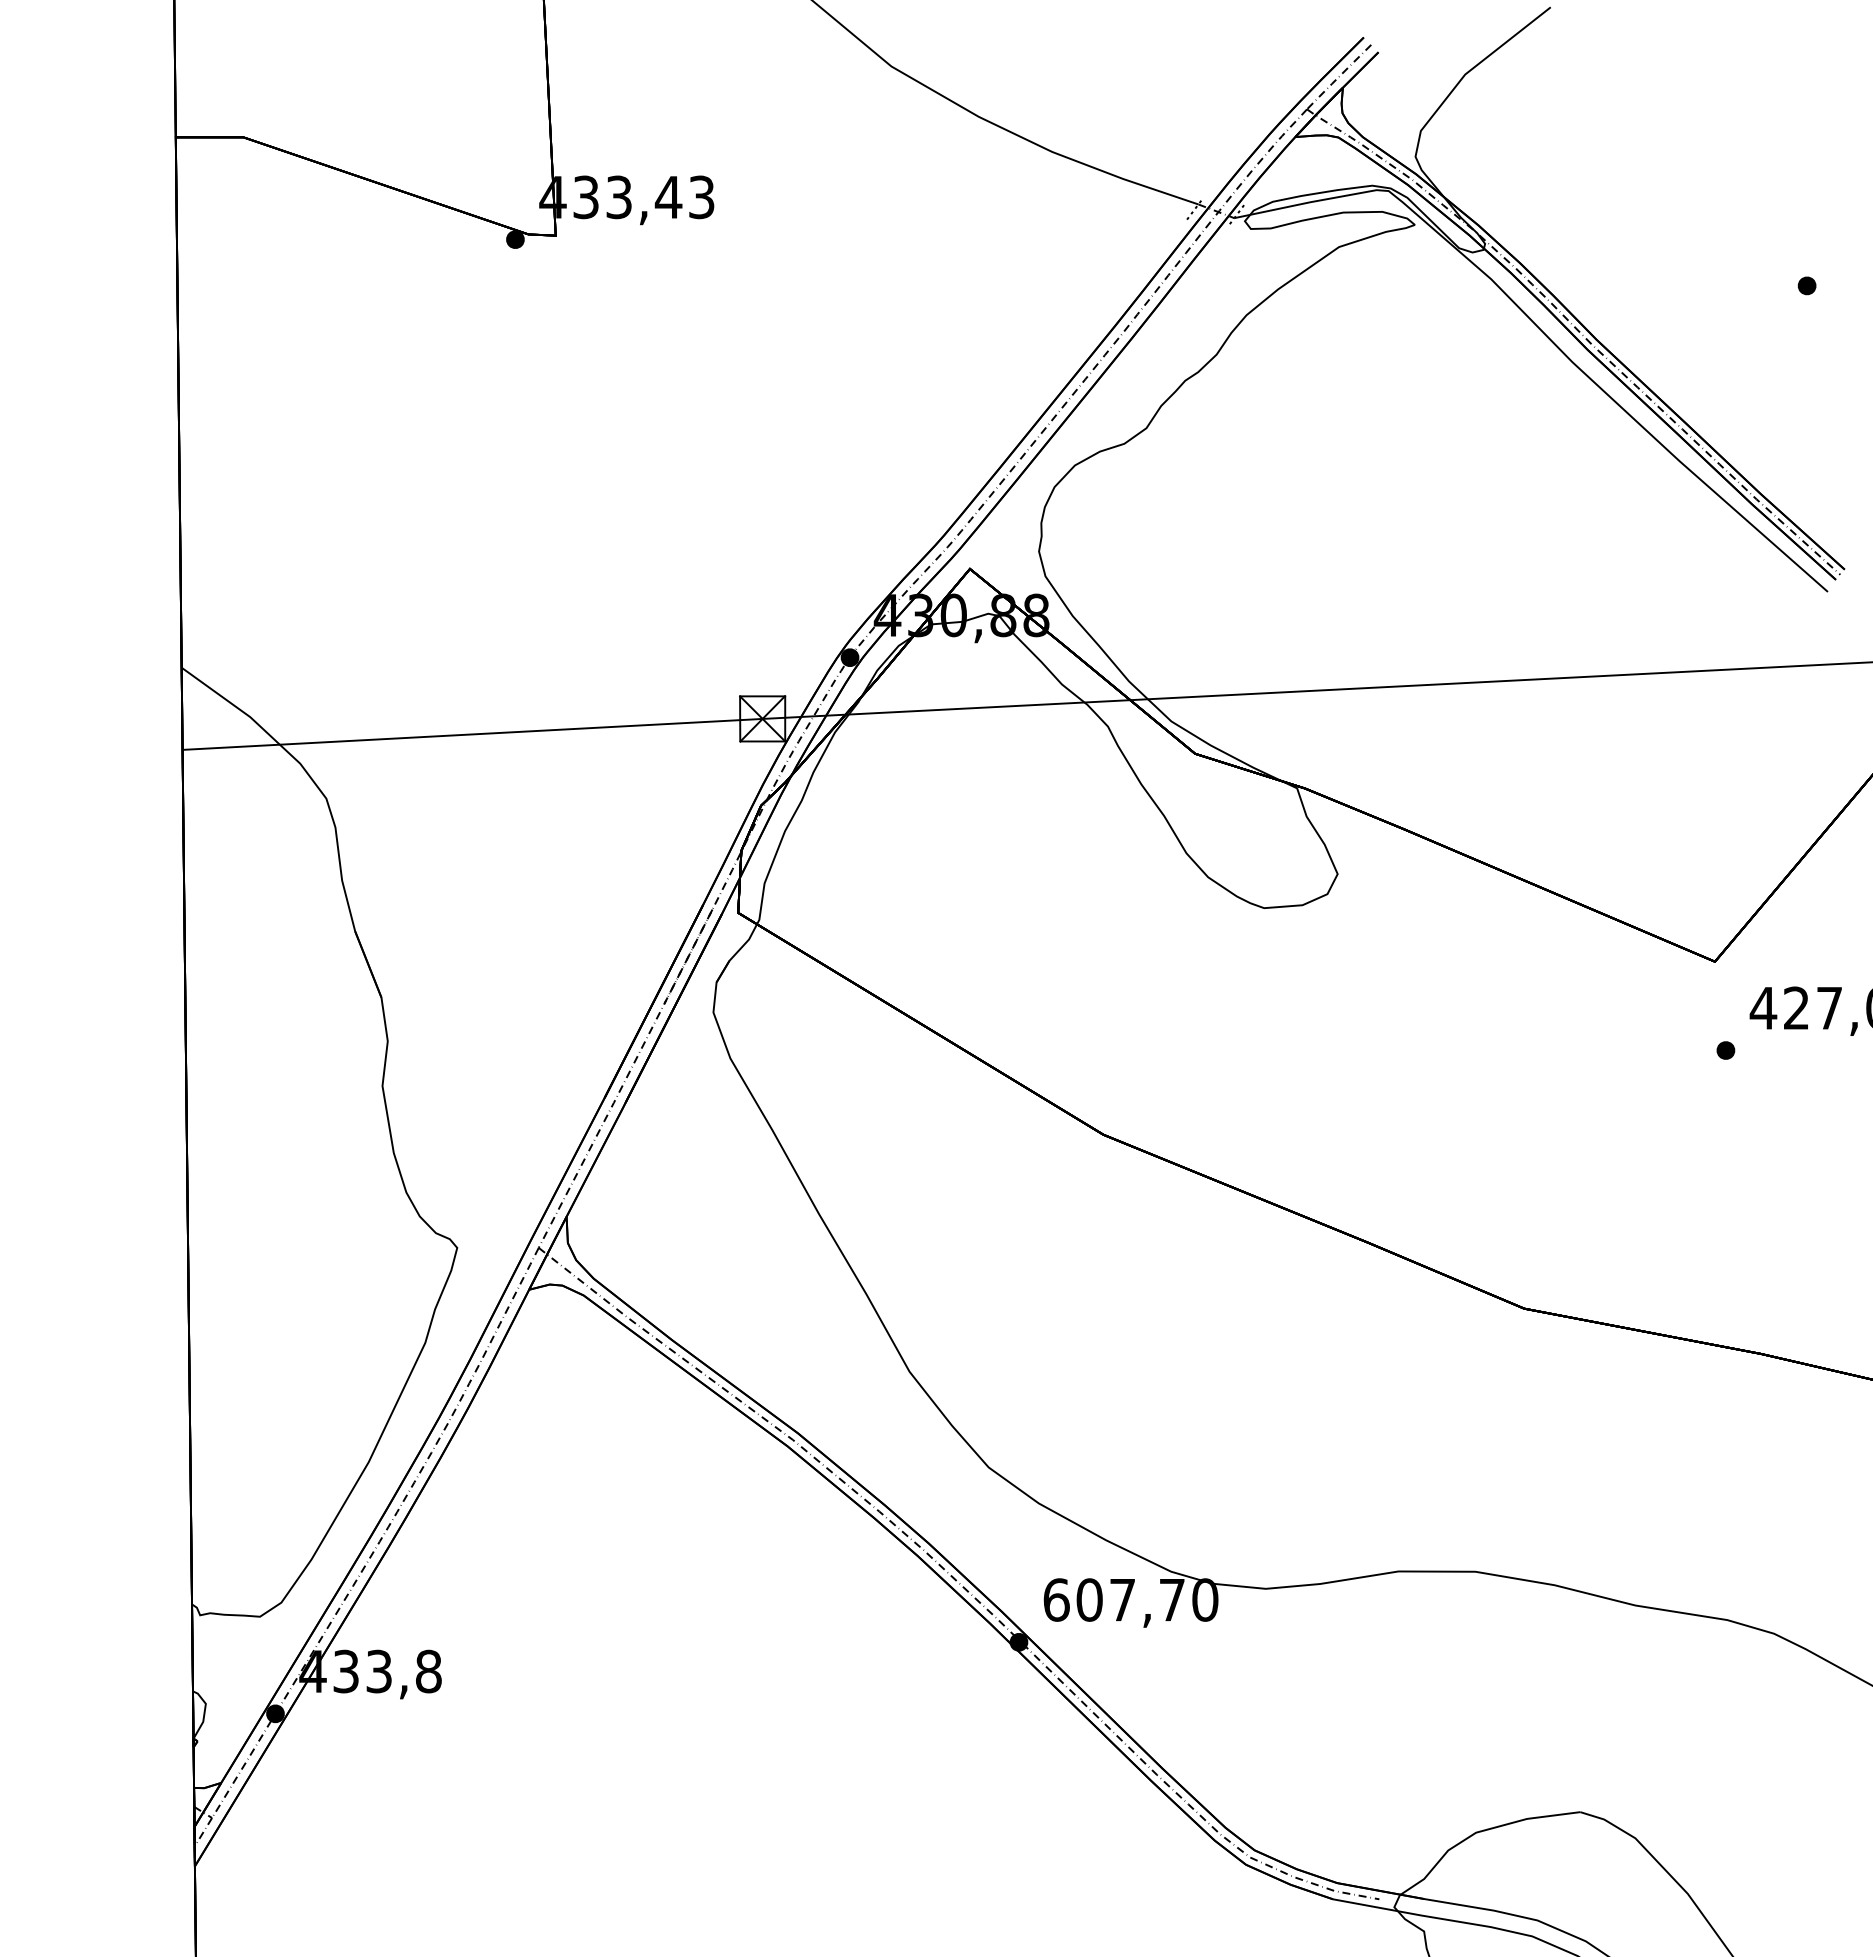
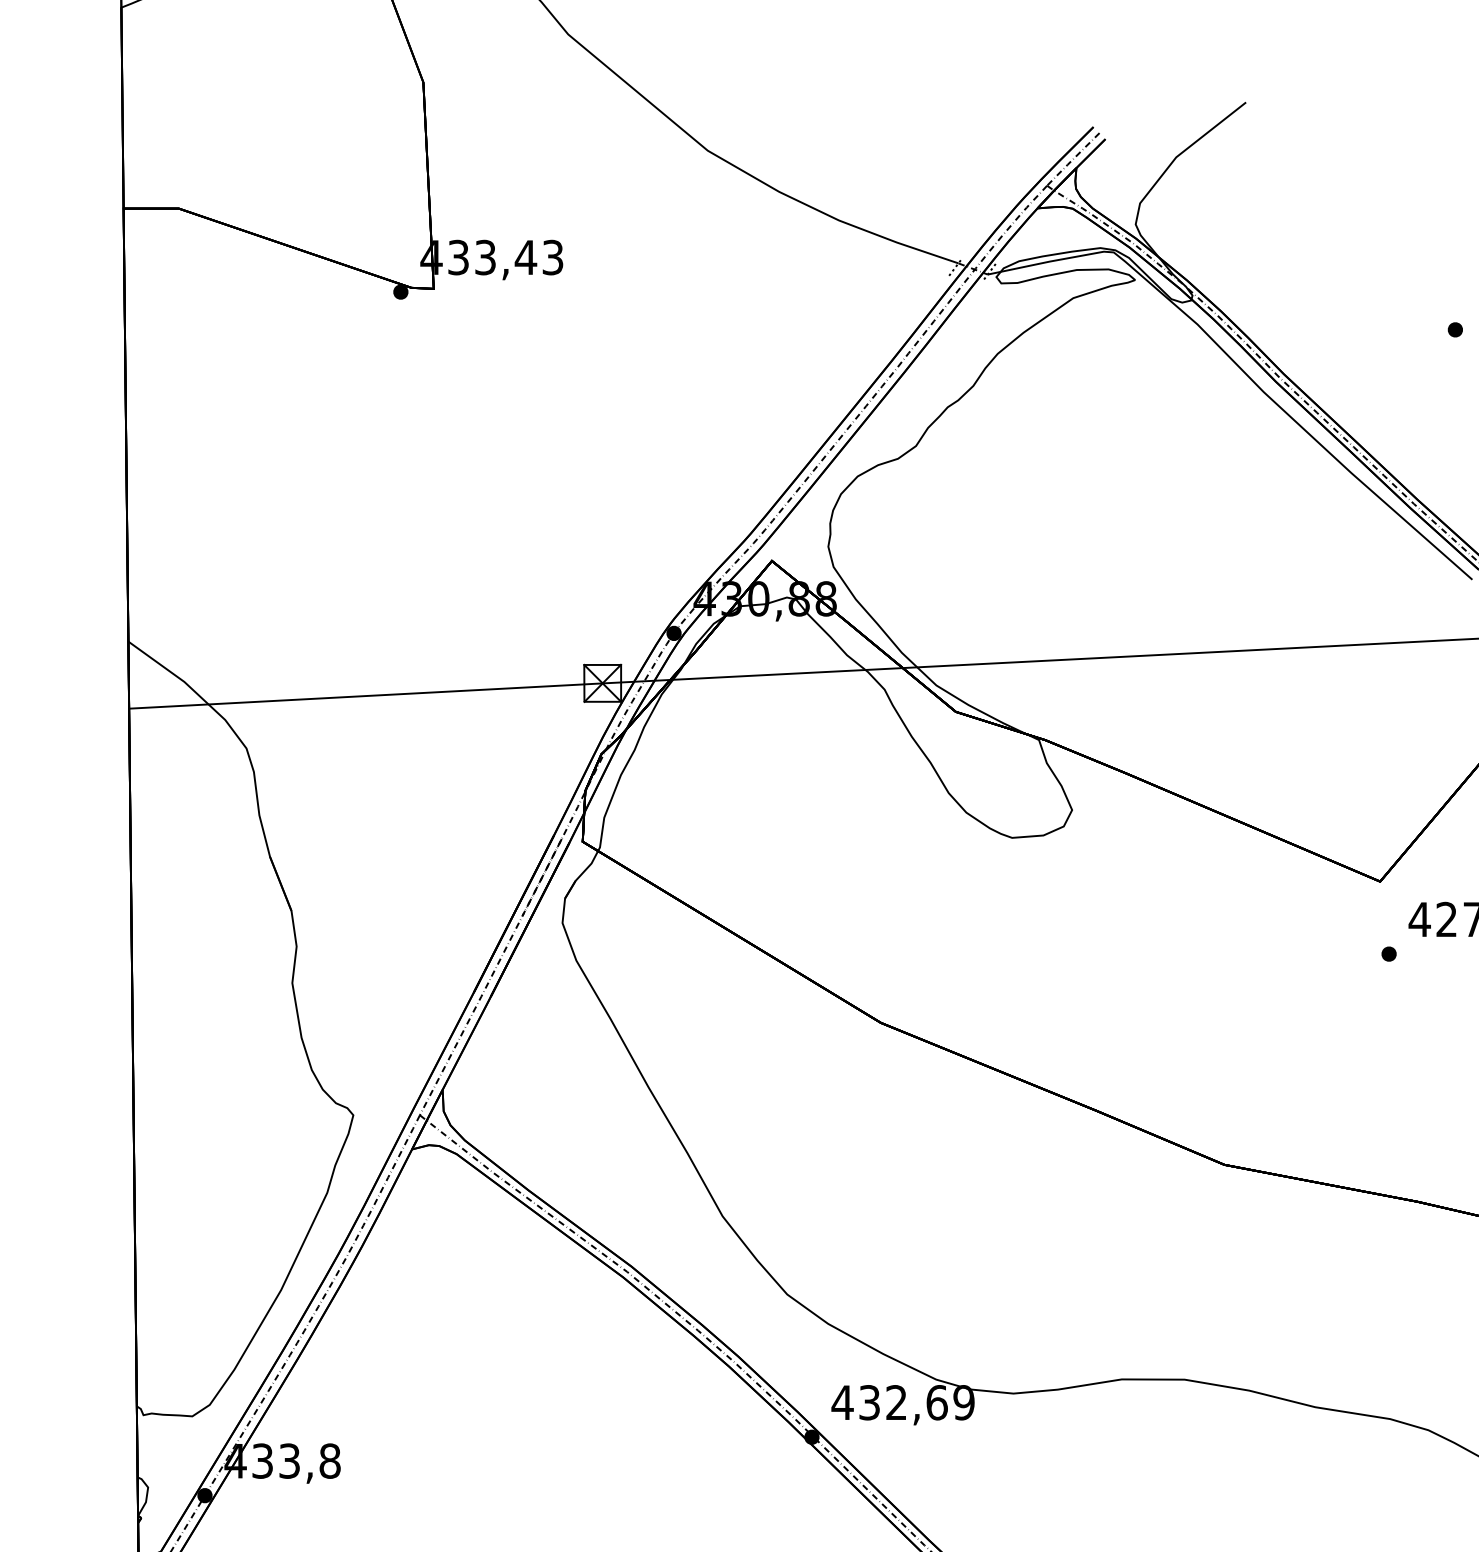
text: (1130, 1599) -> (903, 1402), 607,70 -> 432,69

